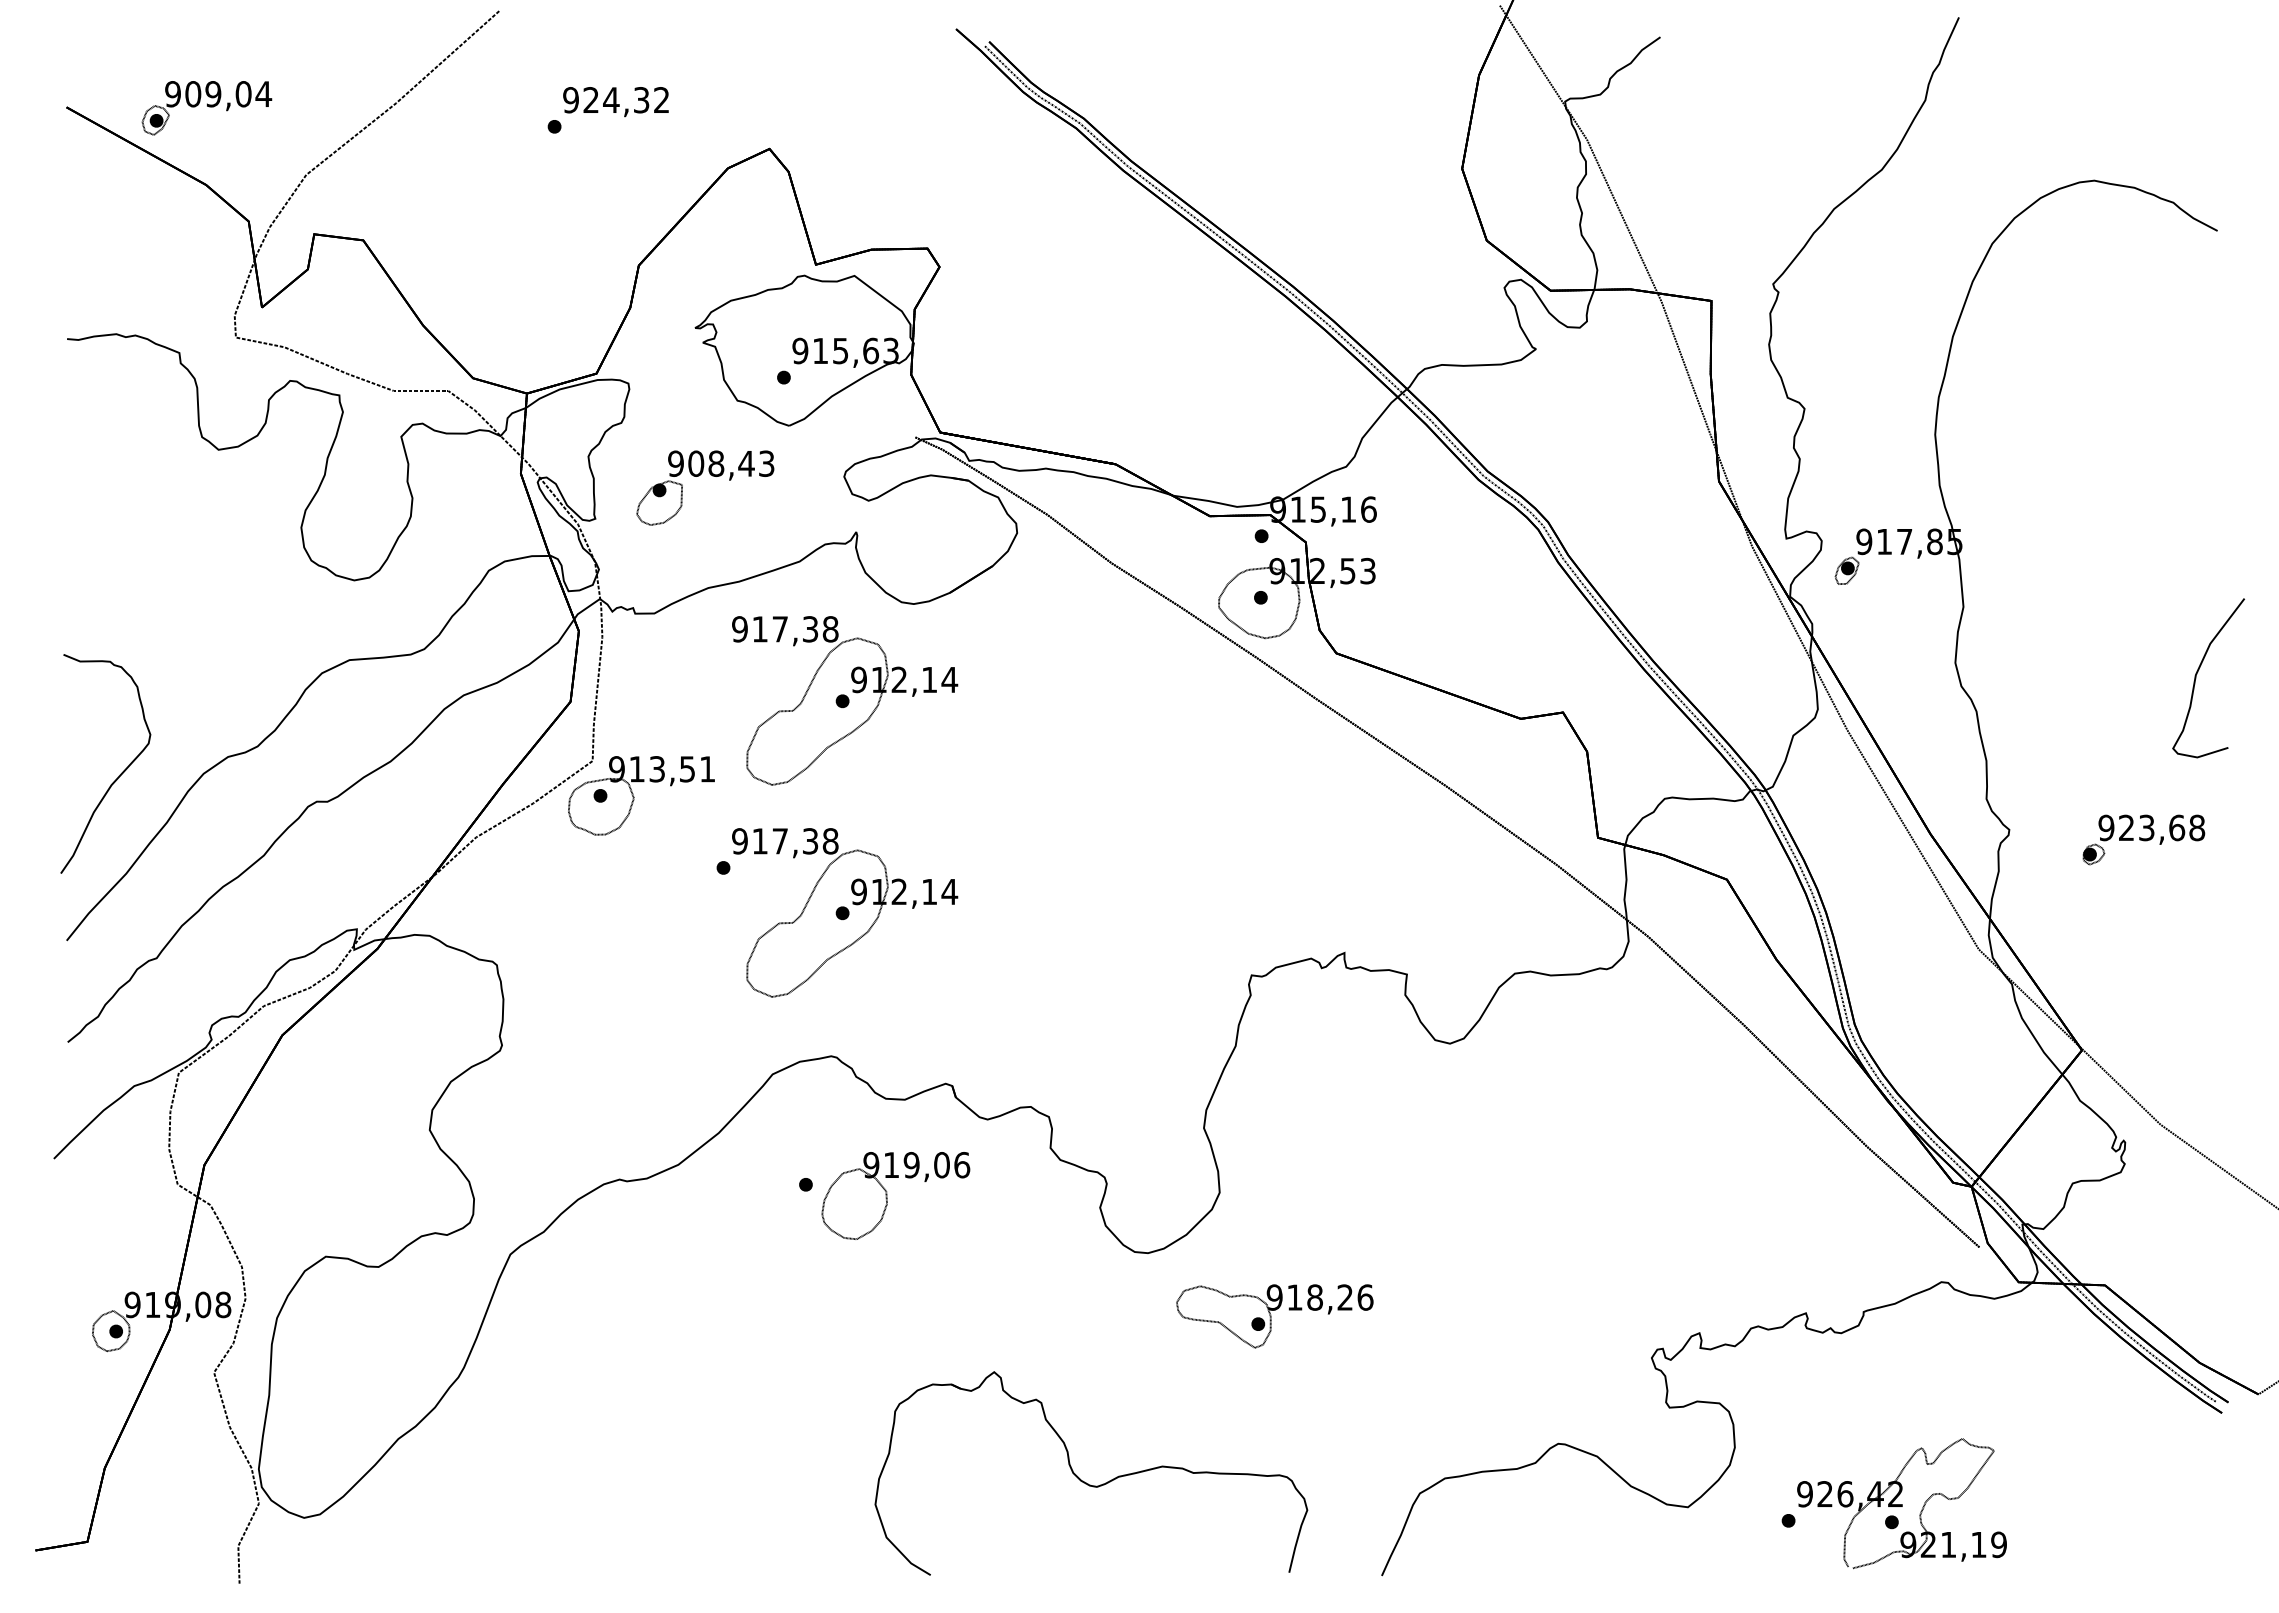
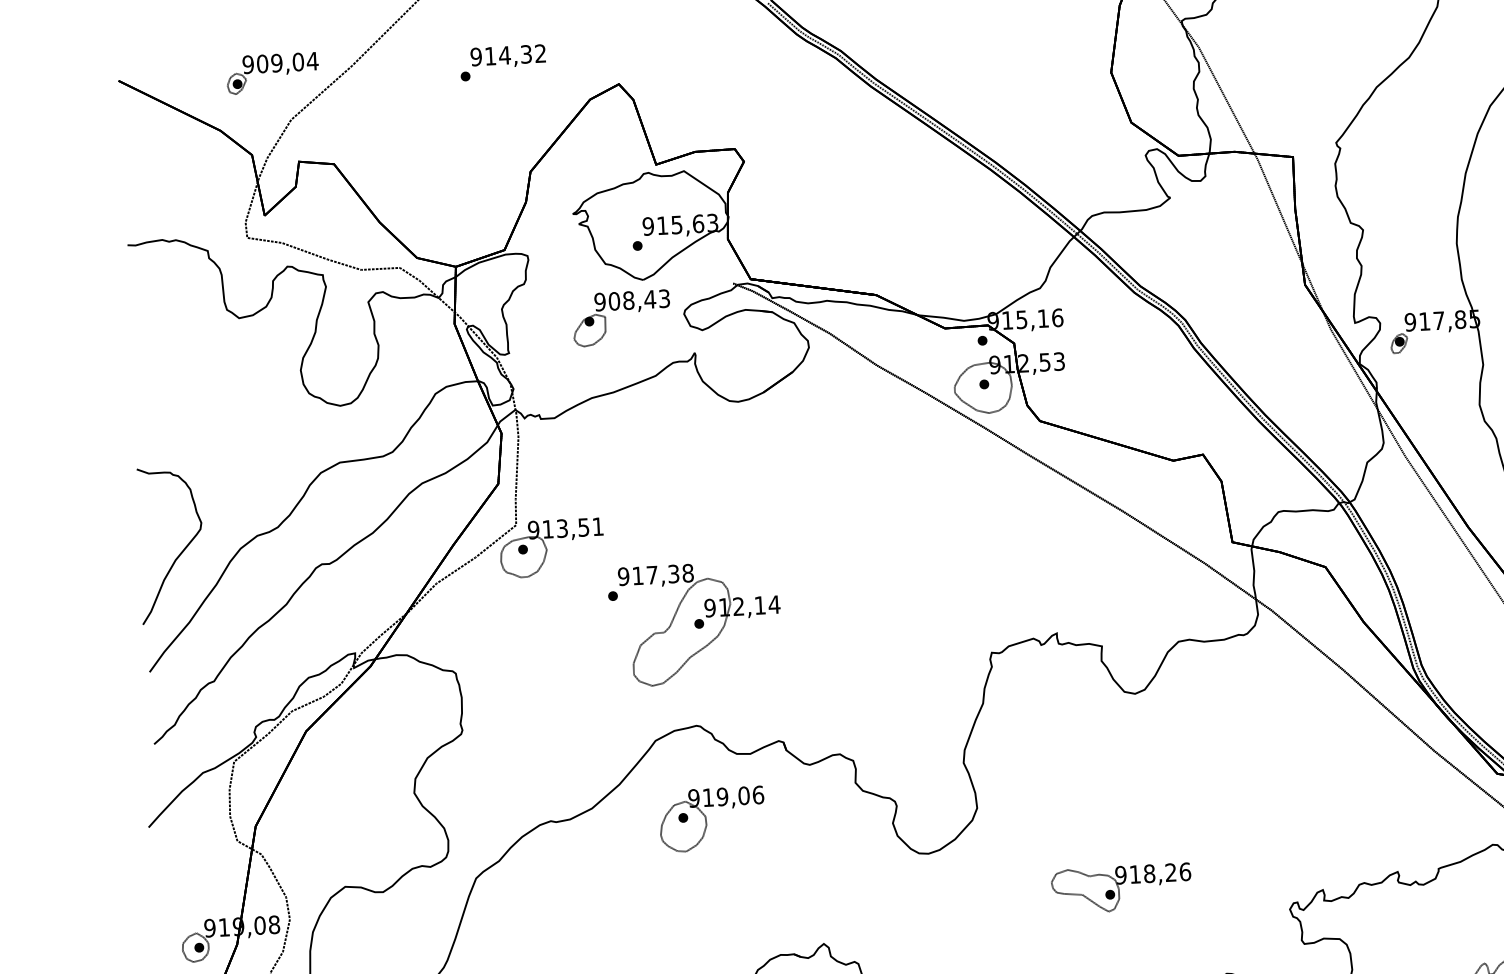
text: (590, 99) -> (490, 55), 924,32 -> 914,32
part: (206, 108) -> (272, 73), moved
part: (699, 476) -> (617, 310), moved
part: (845, 700) -> (693, 472), removed
part: (887, 1195) -> (706, 819), moved
part: (1274, 1316) -> (1121, 888), moved

